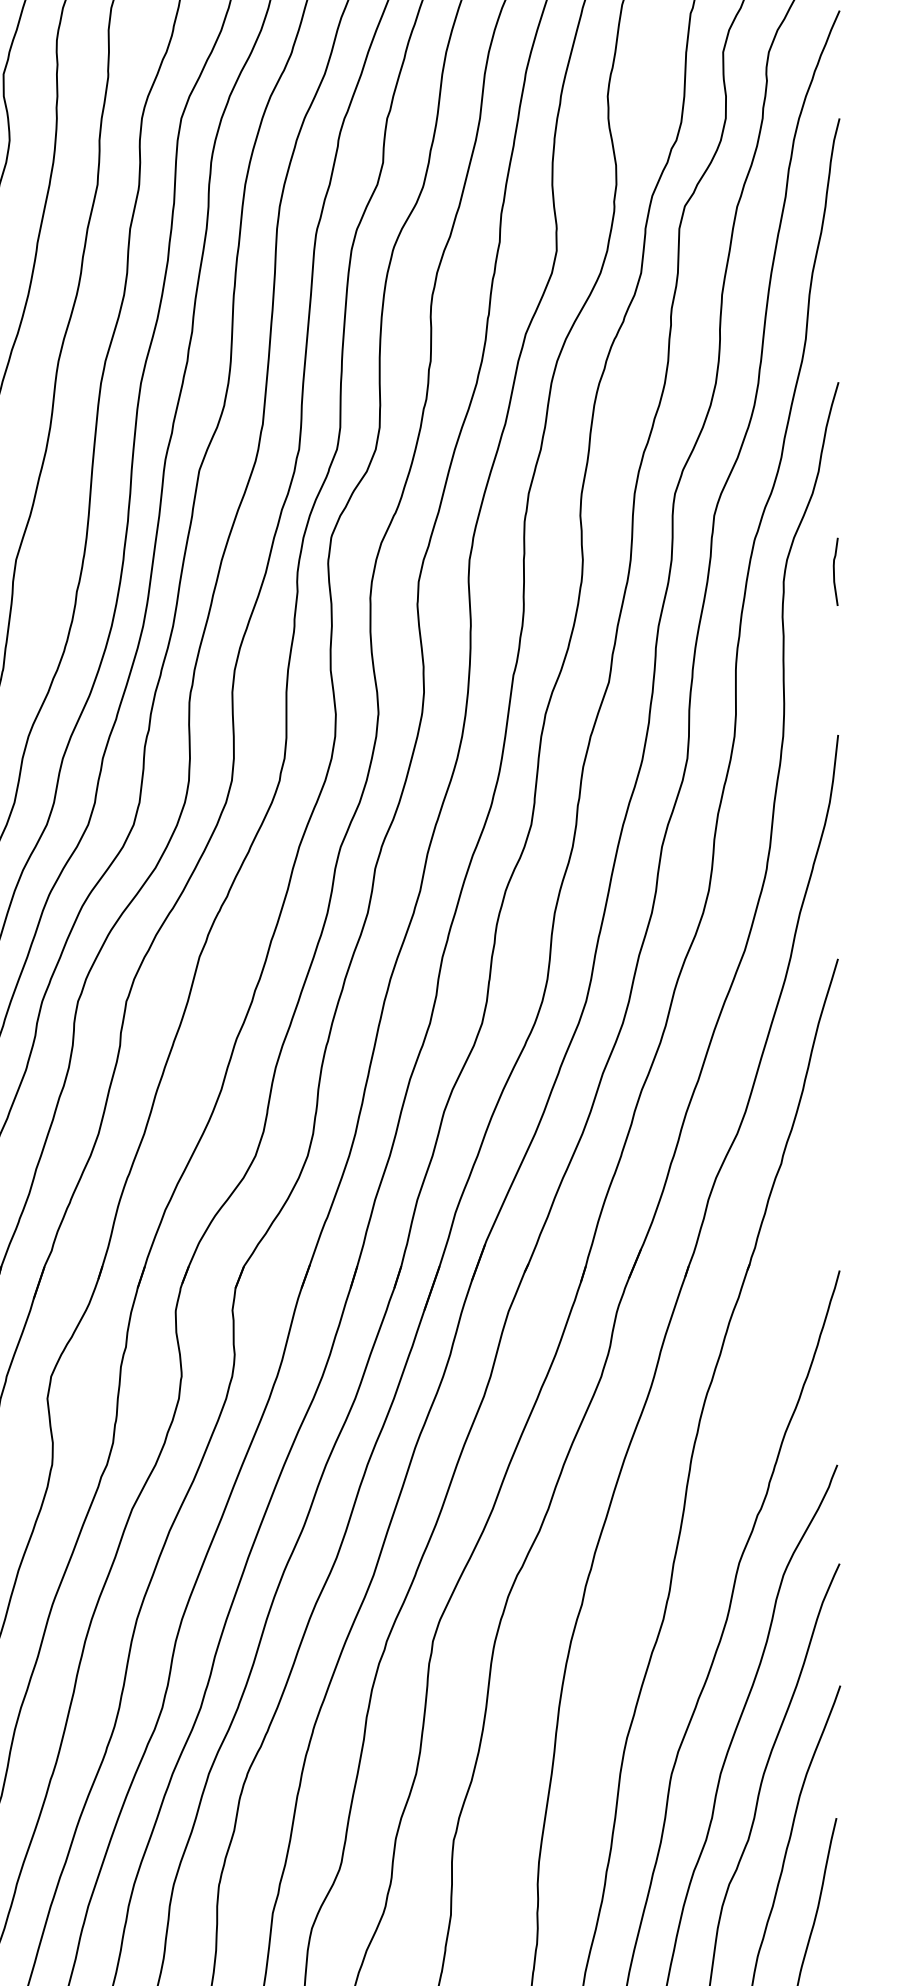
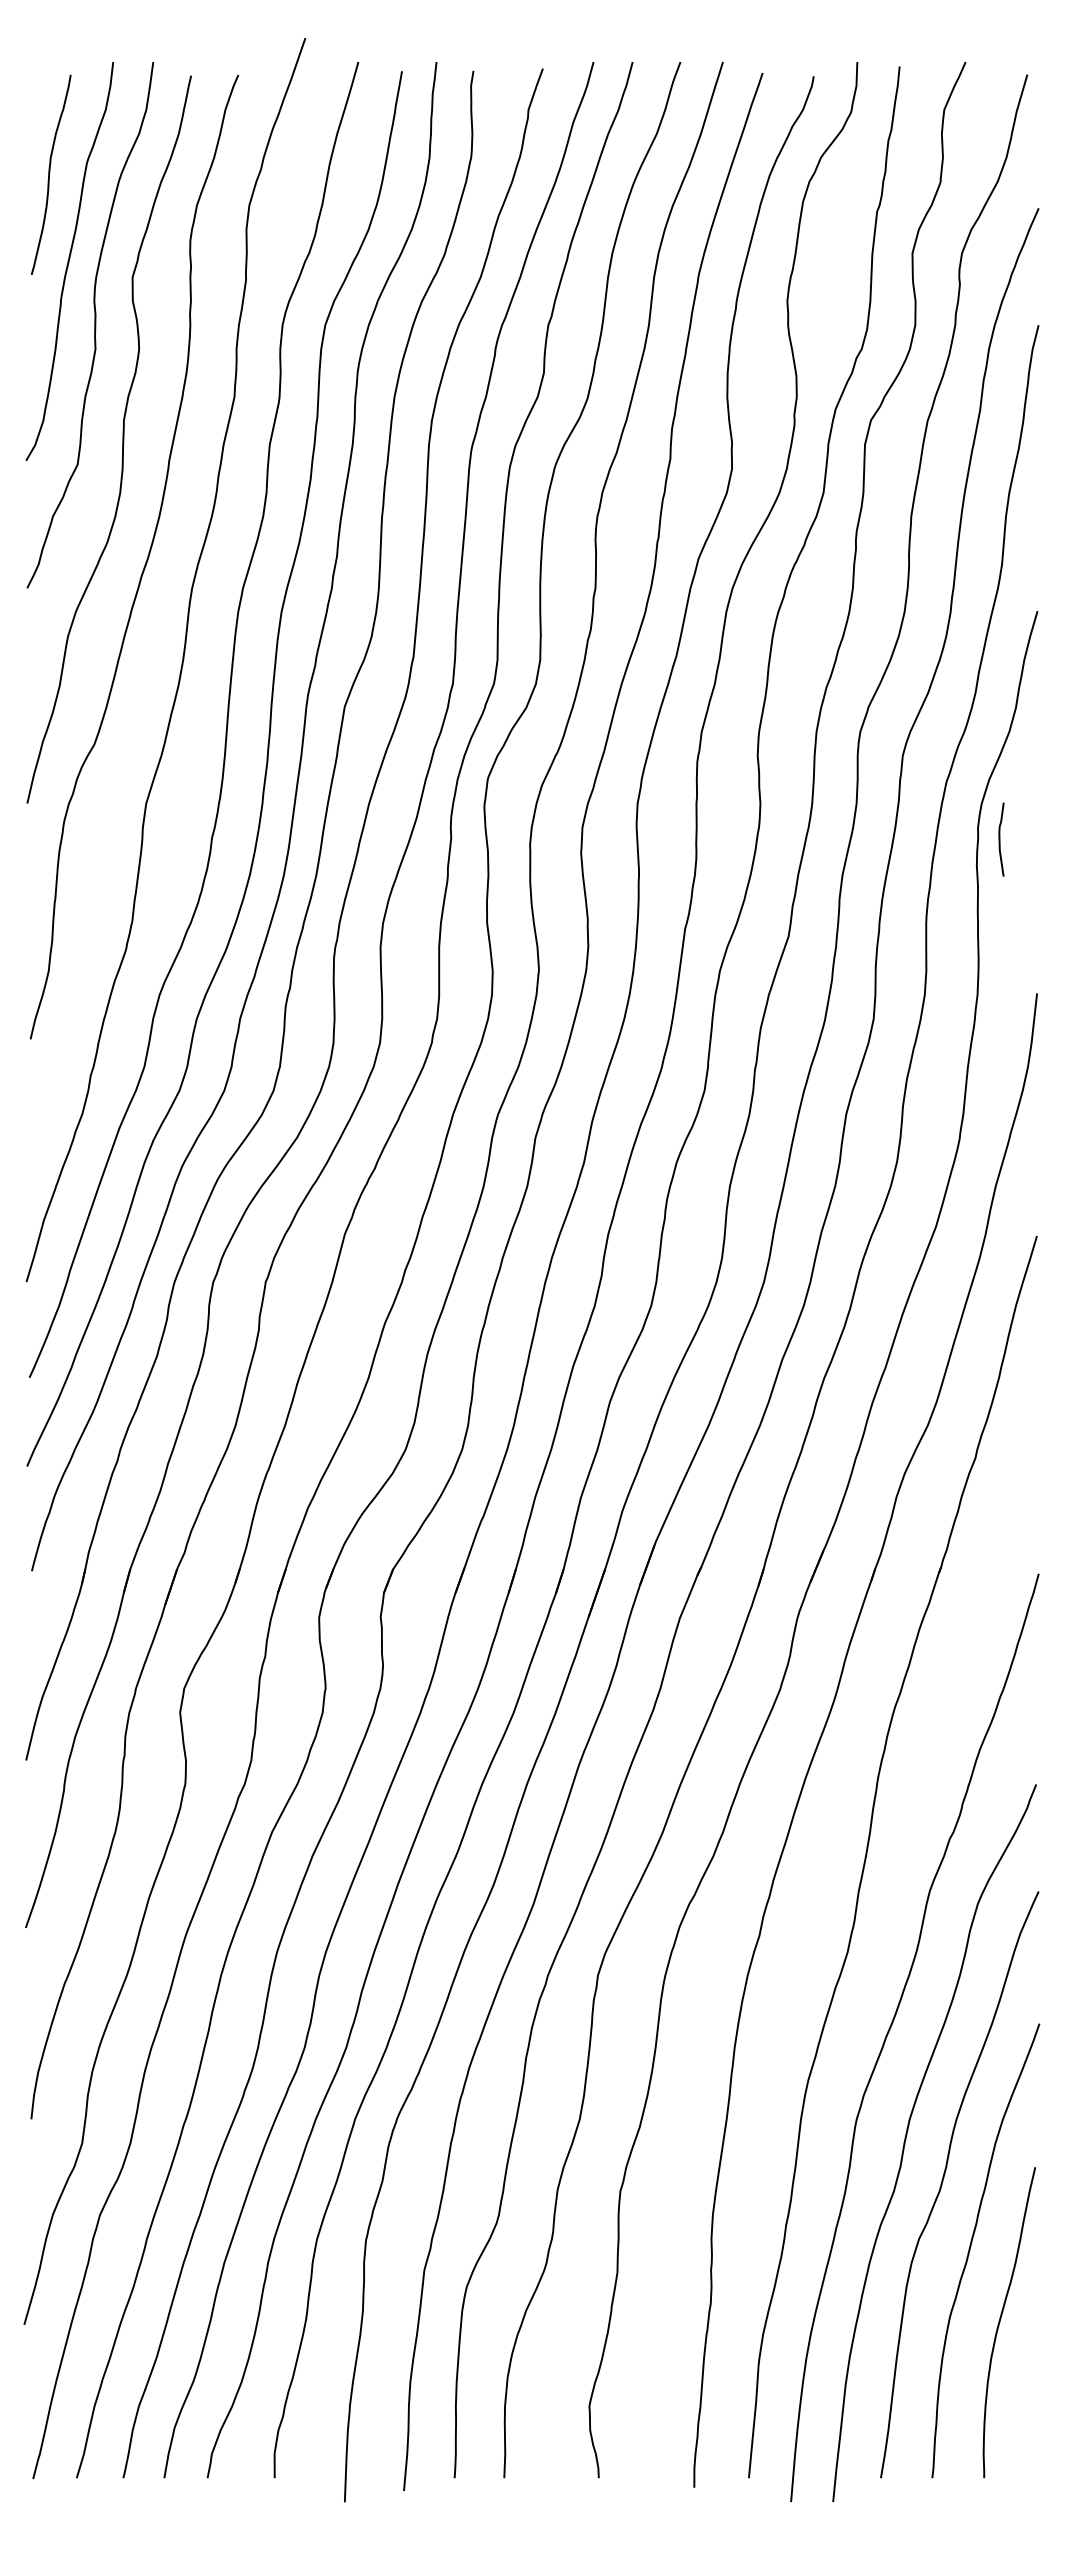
curve: (834, 571) -> (1000, 839), moved

